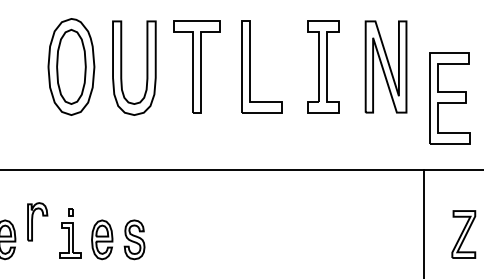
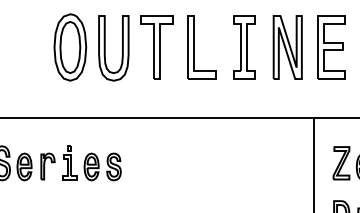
part: (449, 98) -> (331, 47), moved
part: (36, 221) -> (47, 166), moved

